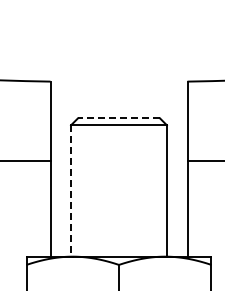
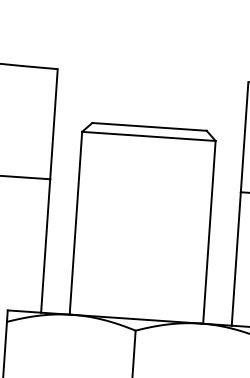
line: (118, 118) -> (148, 126), dashed -> solid
line: (71, 190) -> (76, 222), dashed -> solid

